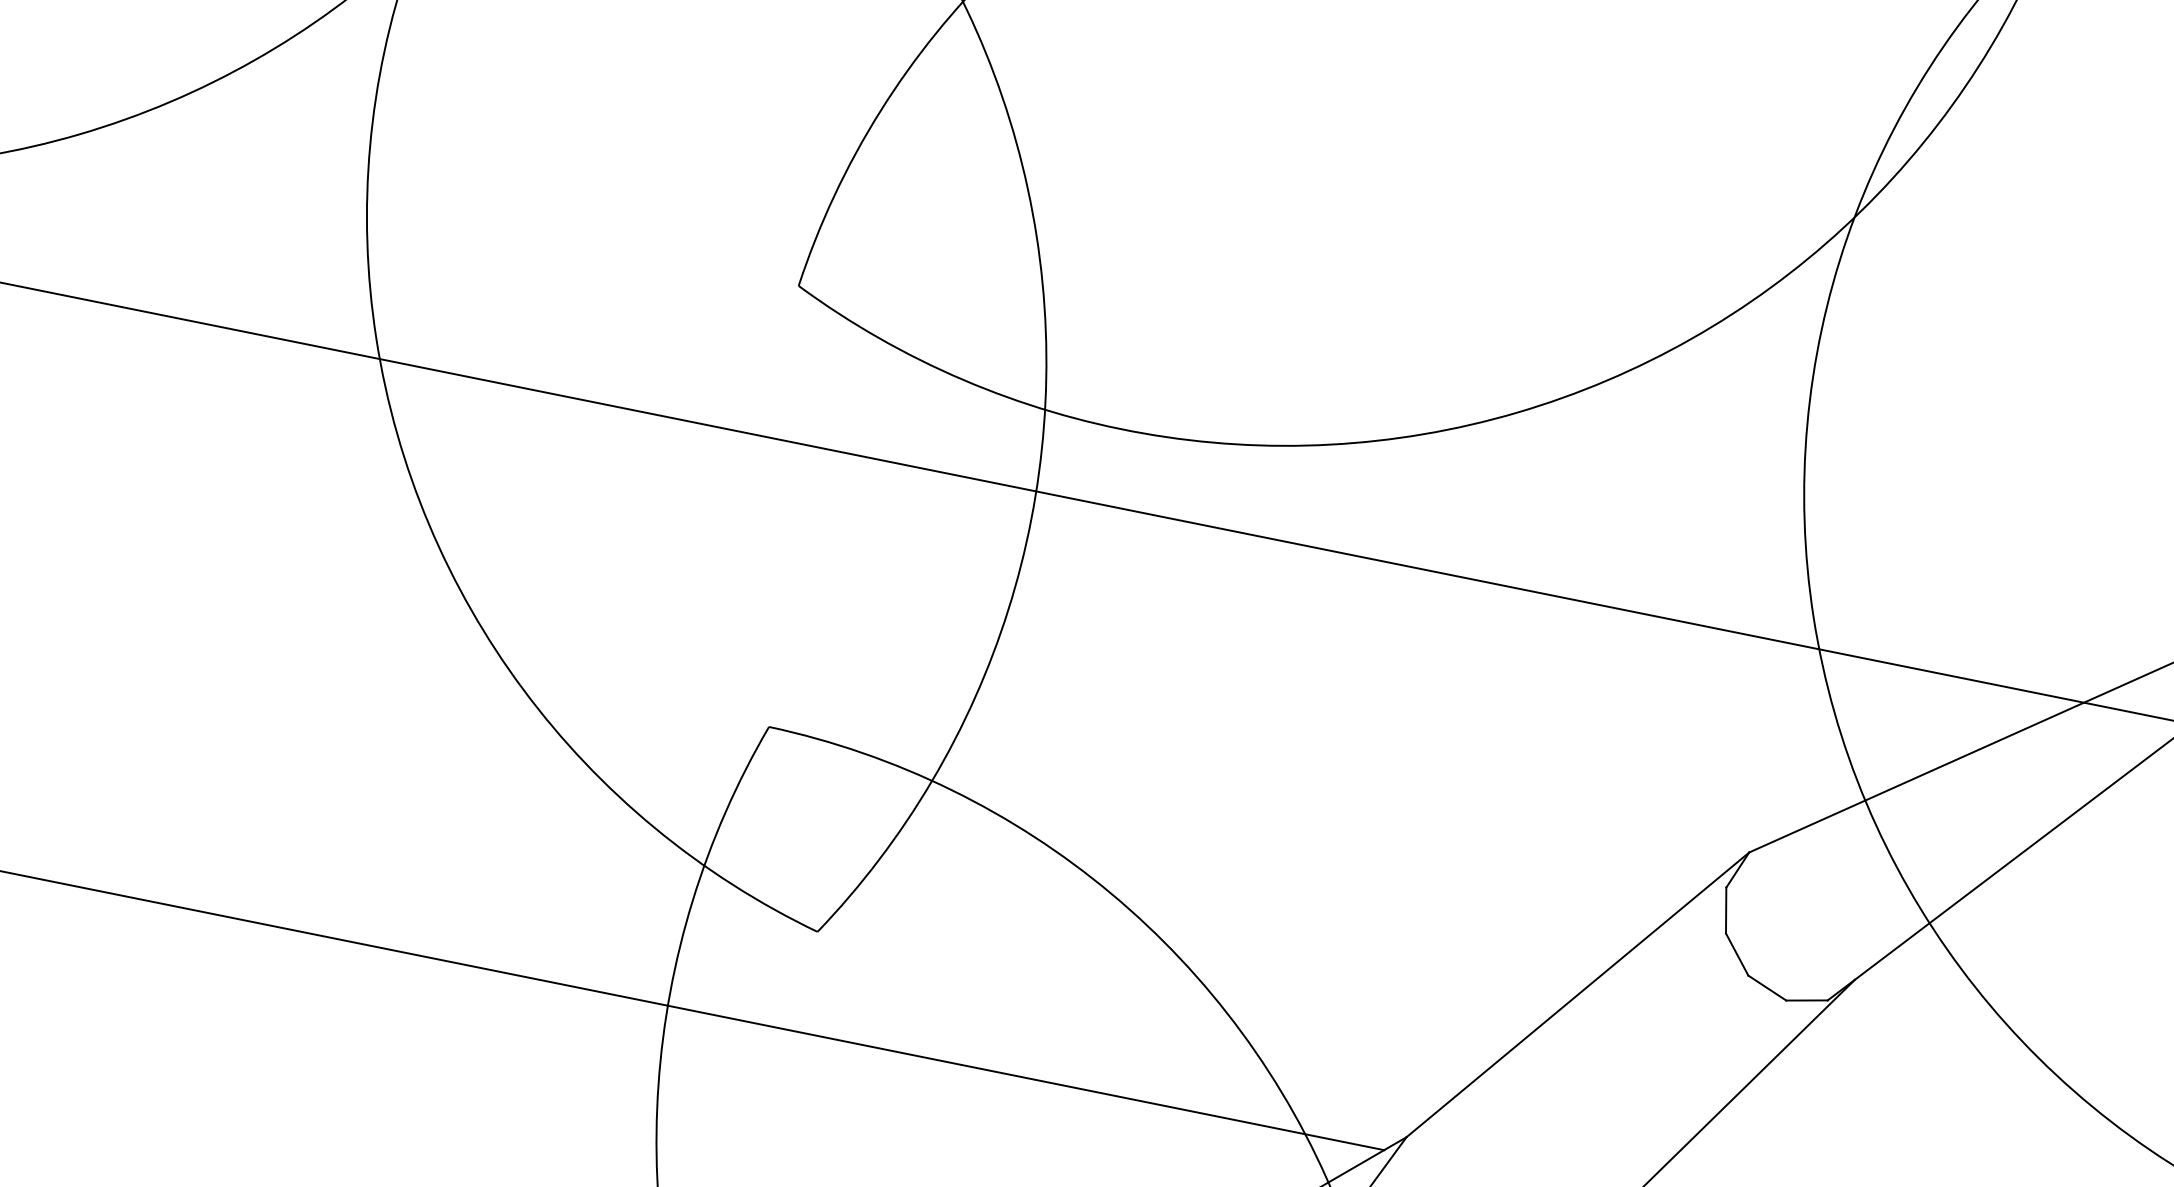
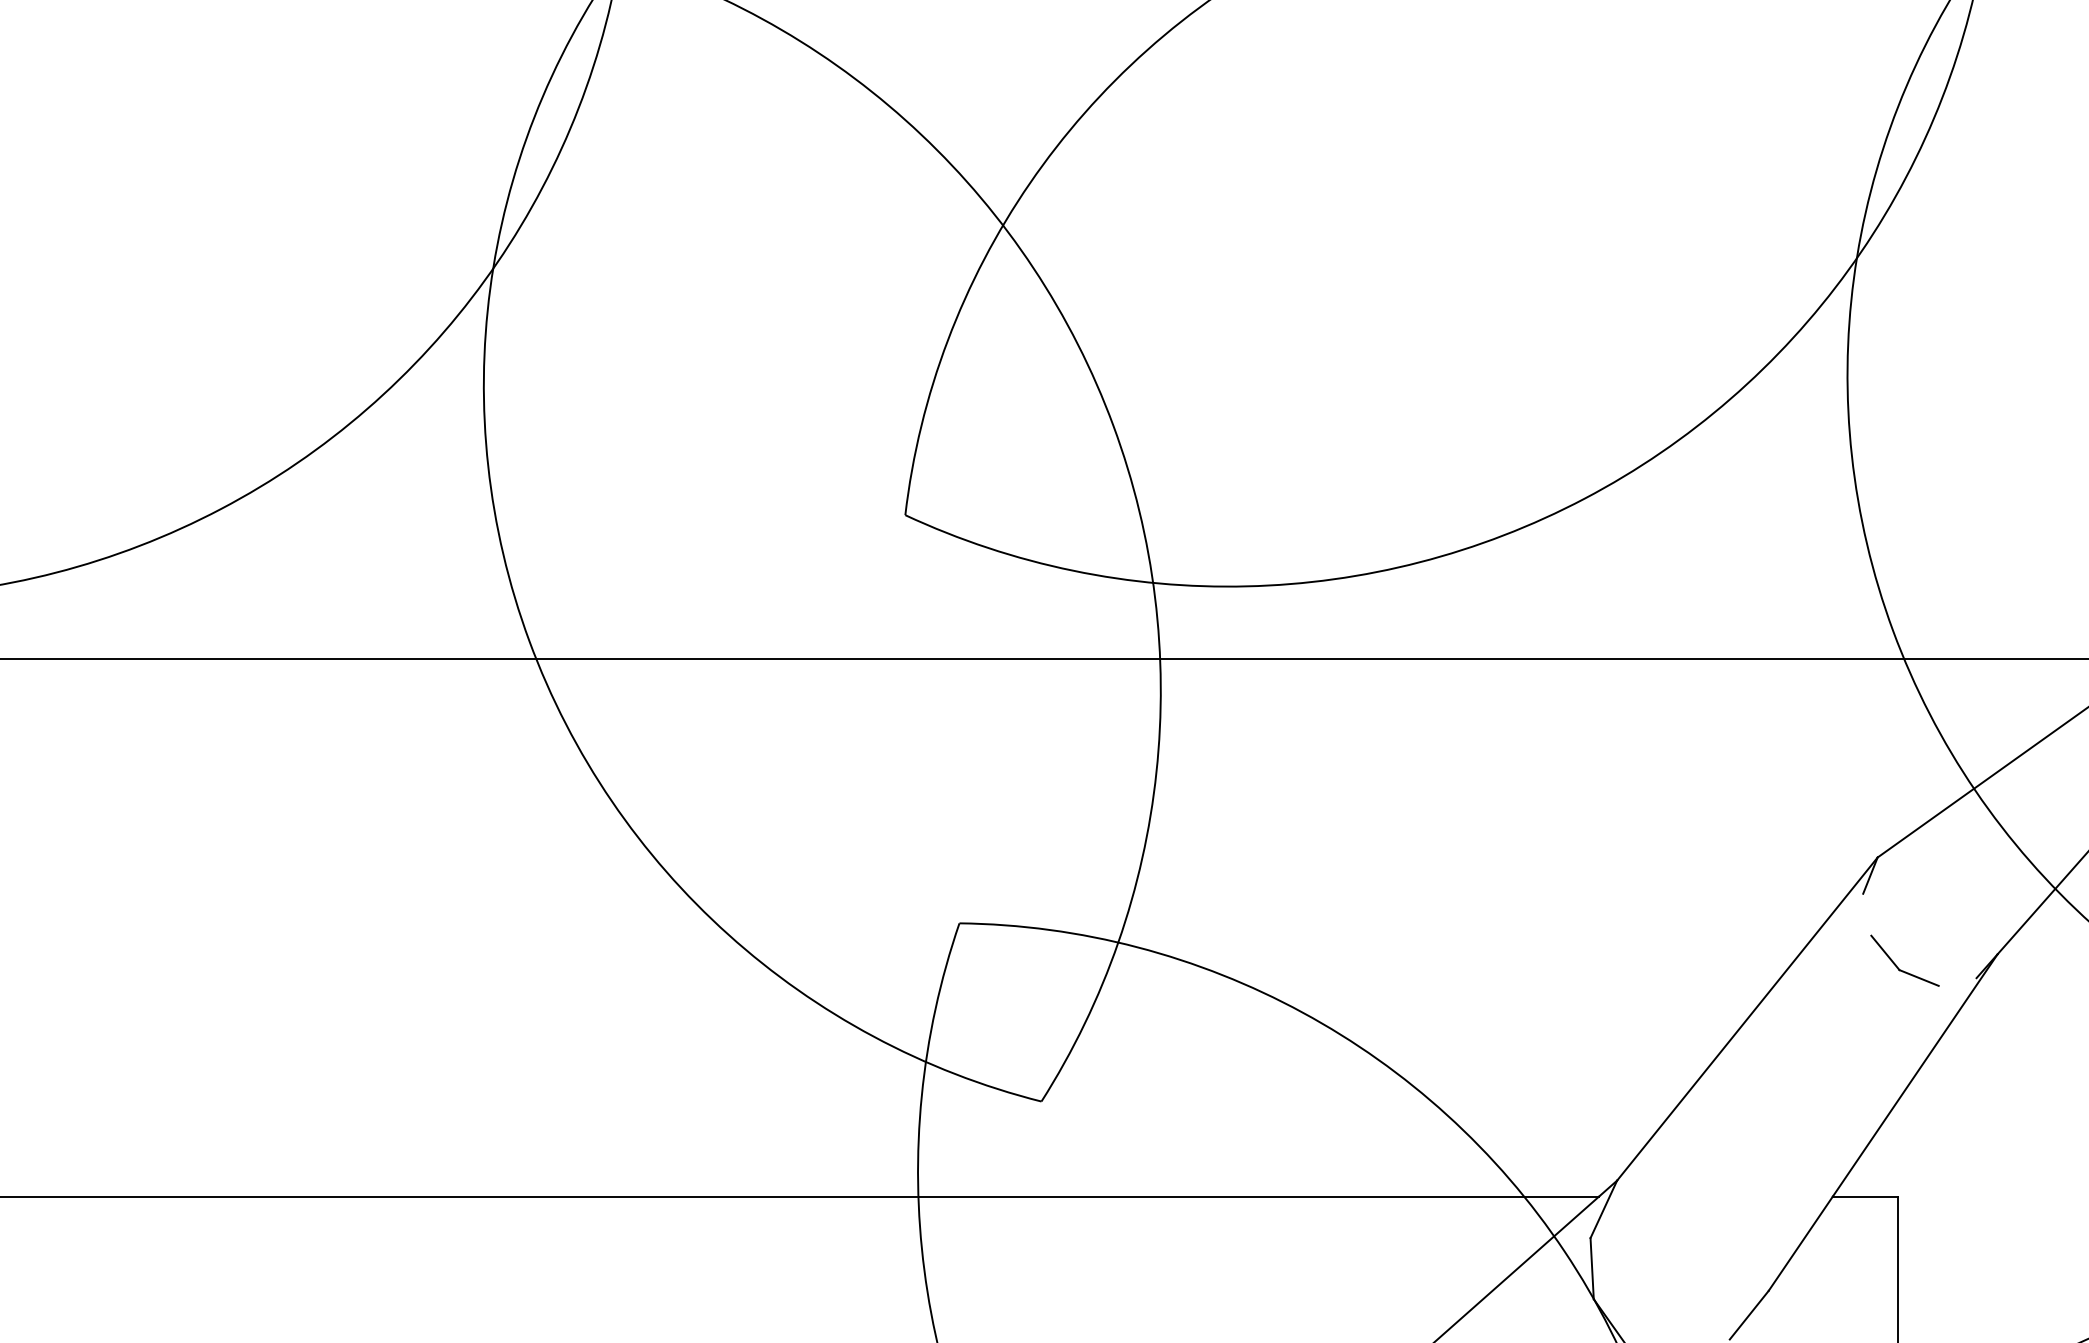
line: (1726, 910) -> (1867, 914), removed
line: (1806, 999) -> (1957, 981), removed

